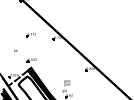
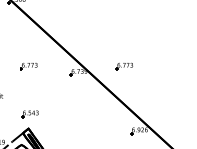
part: (81, 35) -> (122, 67), added

